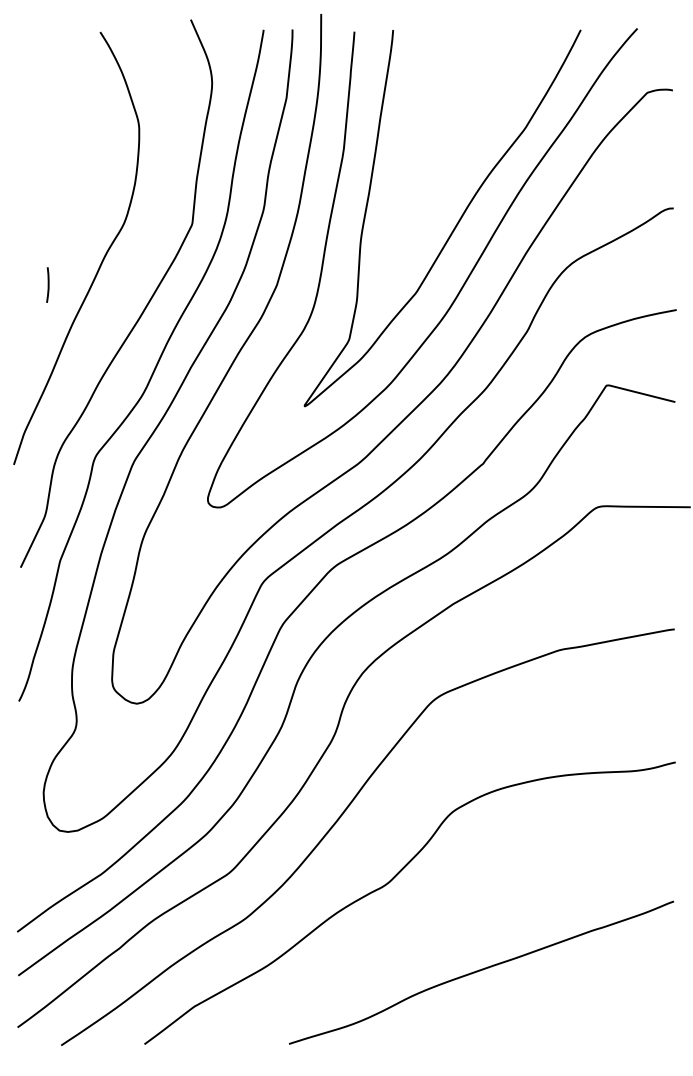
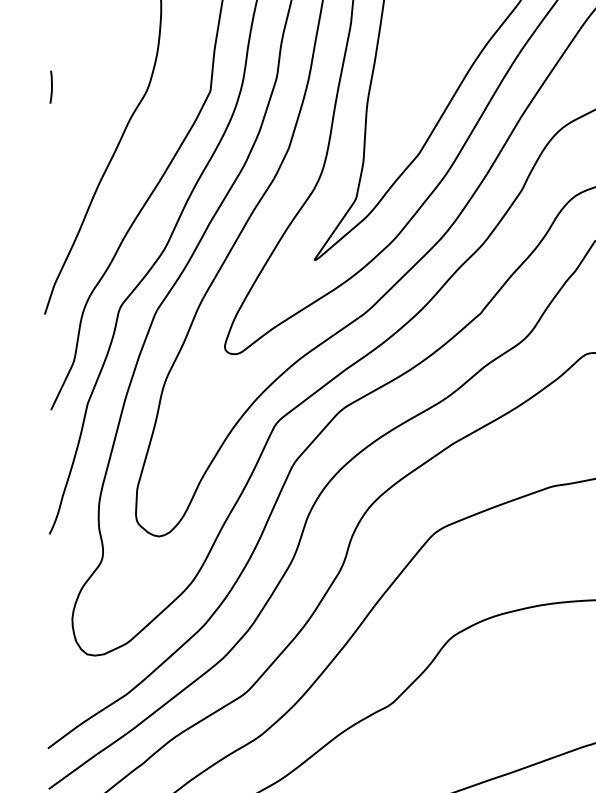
line: (47, 284) -> (50, 86), moved

